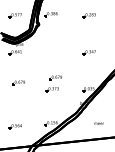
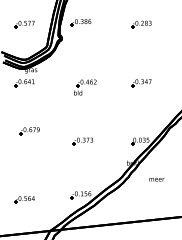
part: (53, 55) -> (84, 87), added
part: (55, 77) -> (87, 122), removed
text: (98, 123) -> (155, 179), moved

